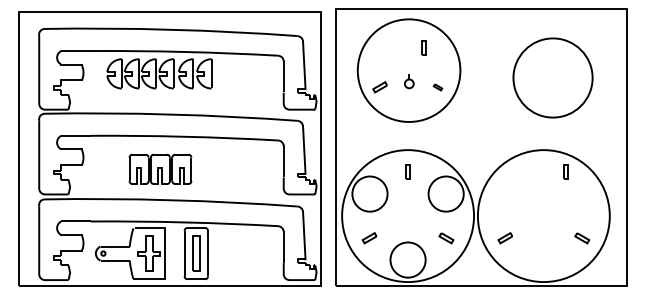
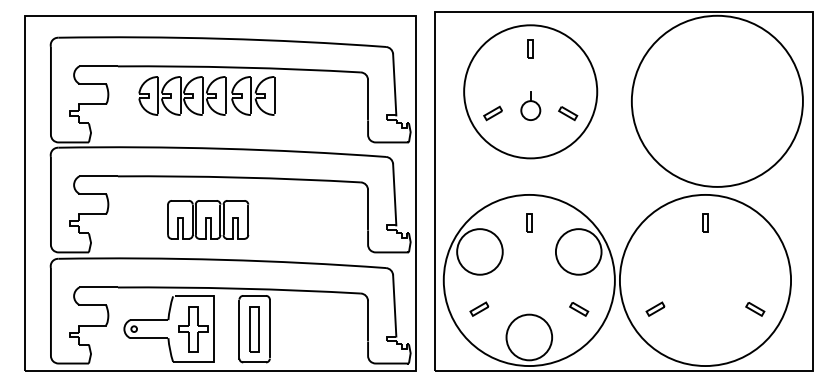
part: (423, 47) -> (529, 47), moved
circle: (553, 77) -> (717, 100), size x1.67
part: (409, 81) -> (531, 105), size x1.67
part: (437, 87) -> (567, 113), size x1.67
part: (565, 171) -> (705, 222), moved

